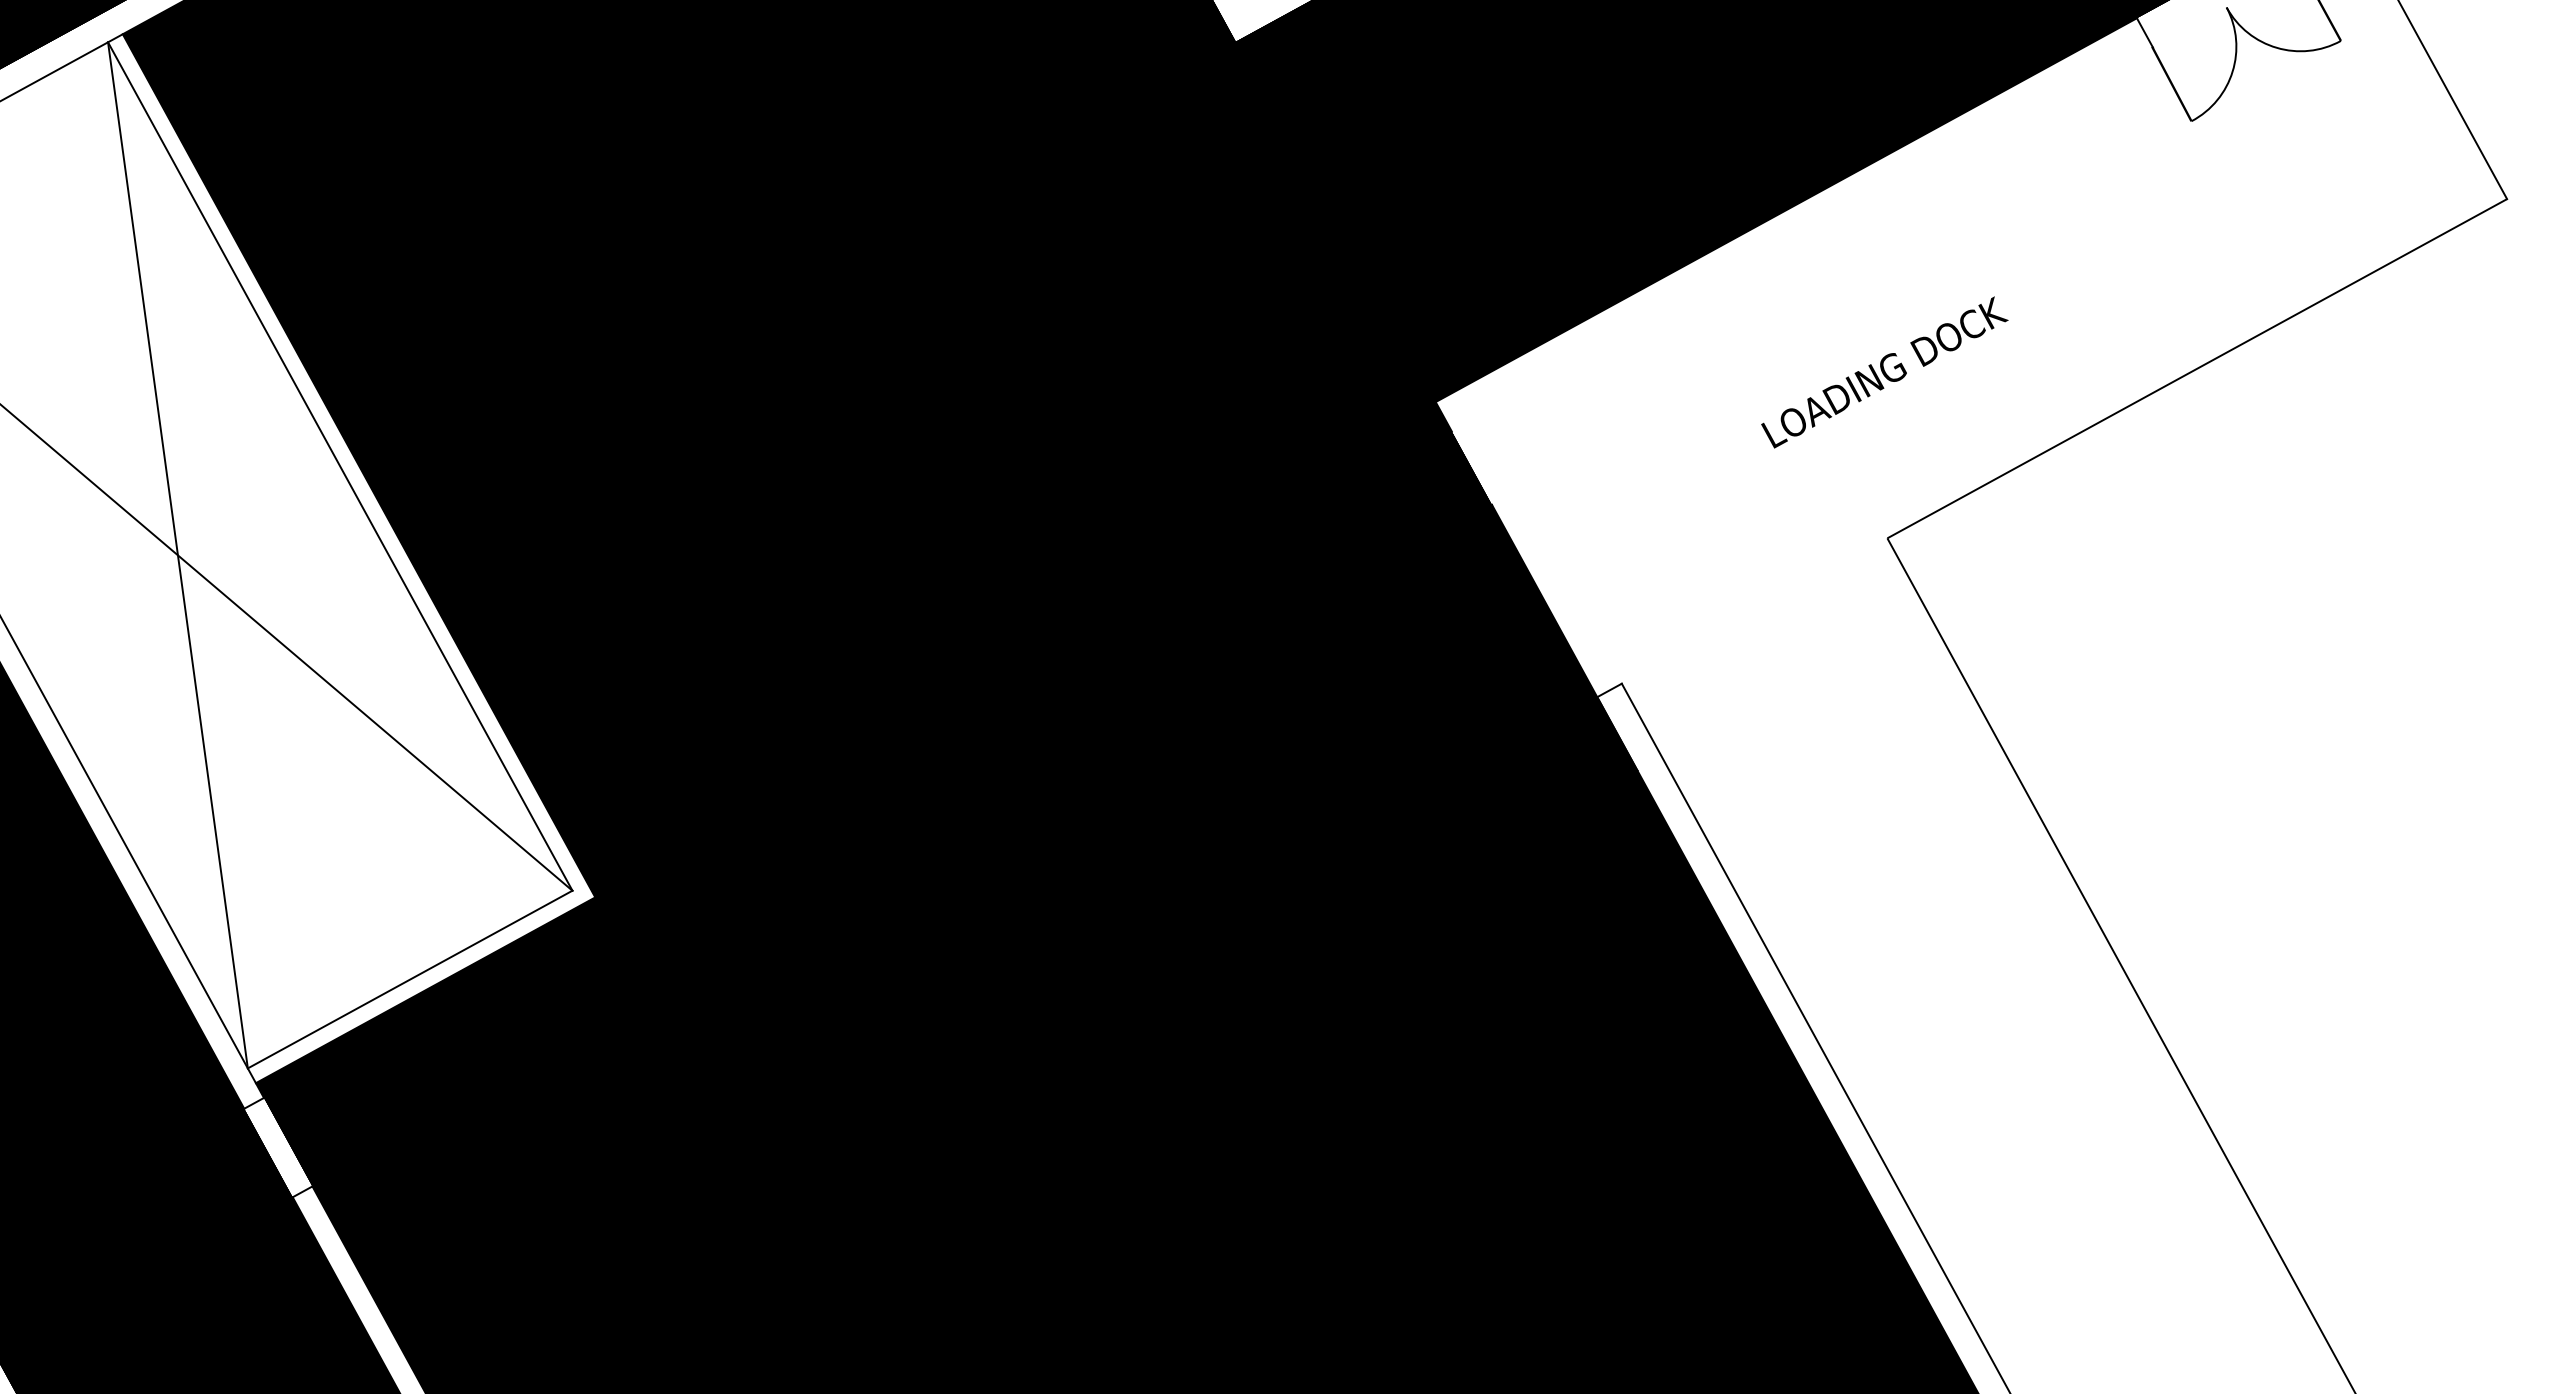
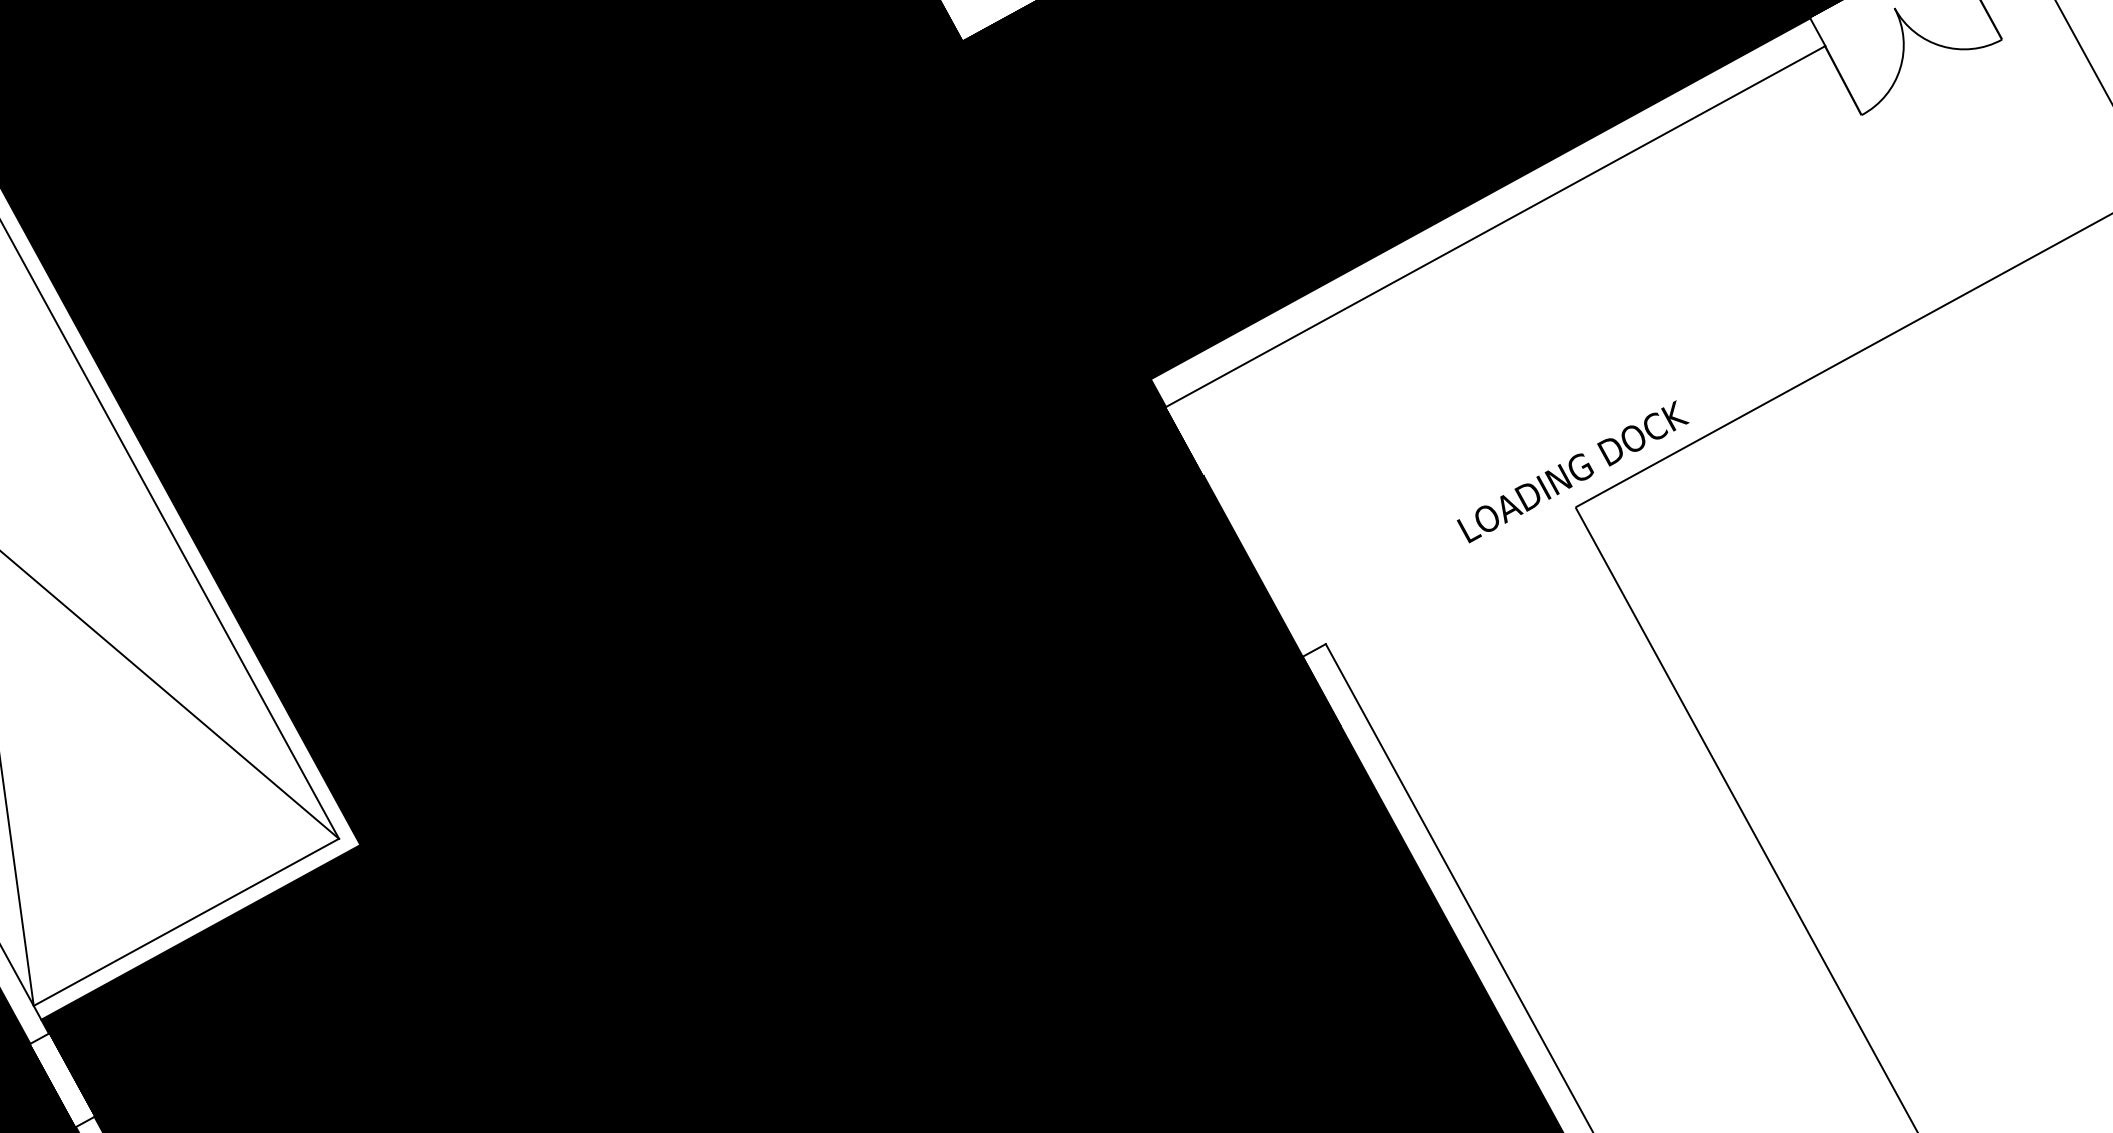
line: (1802, 239) -> (1495, 226), added
text: (1884, 372) -> (1572, 471), moved

